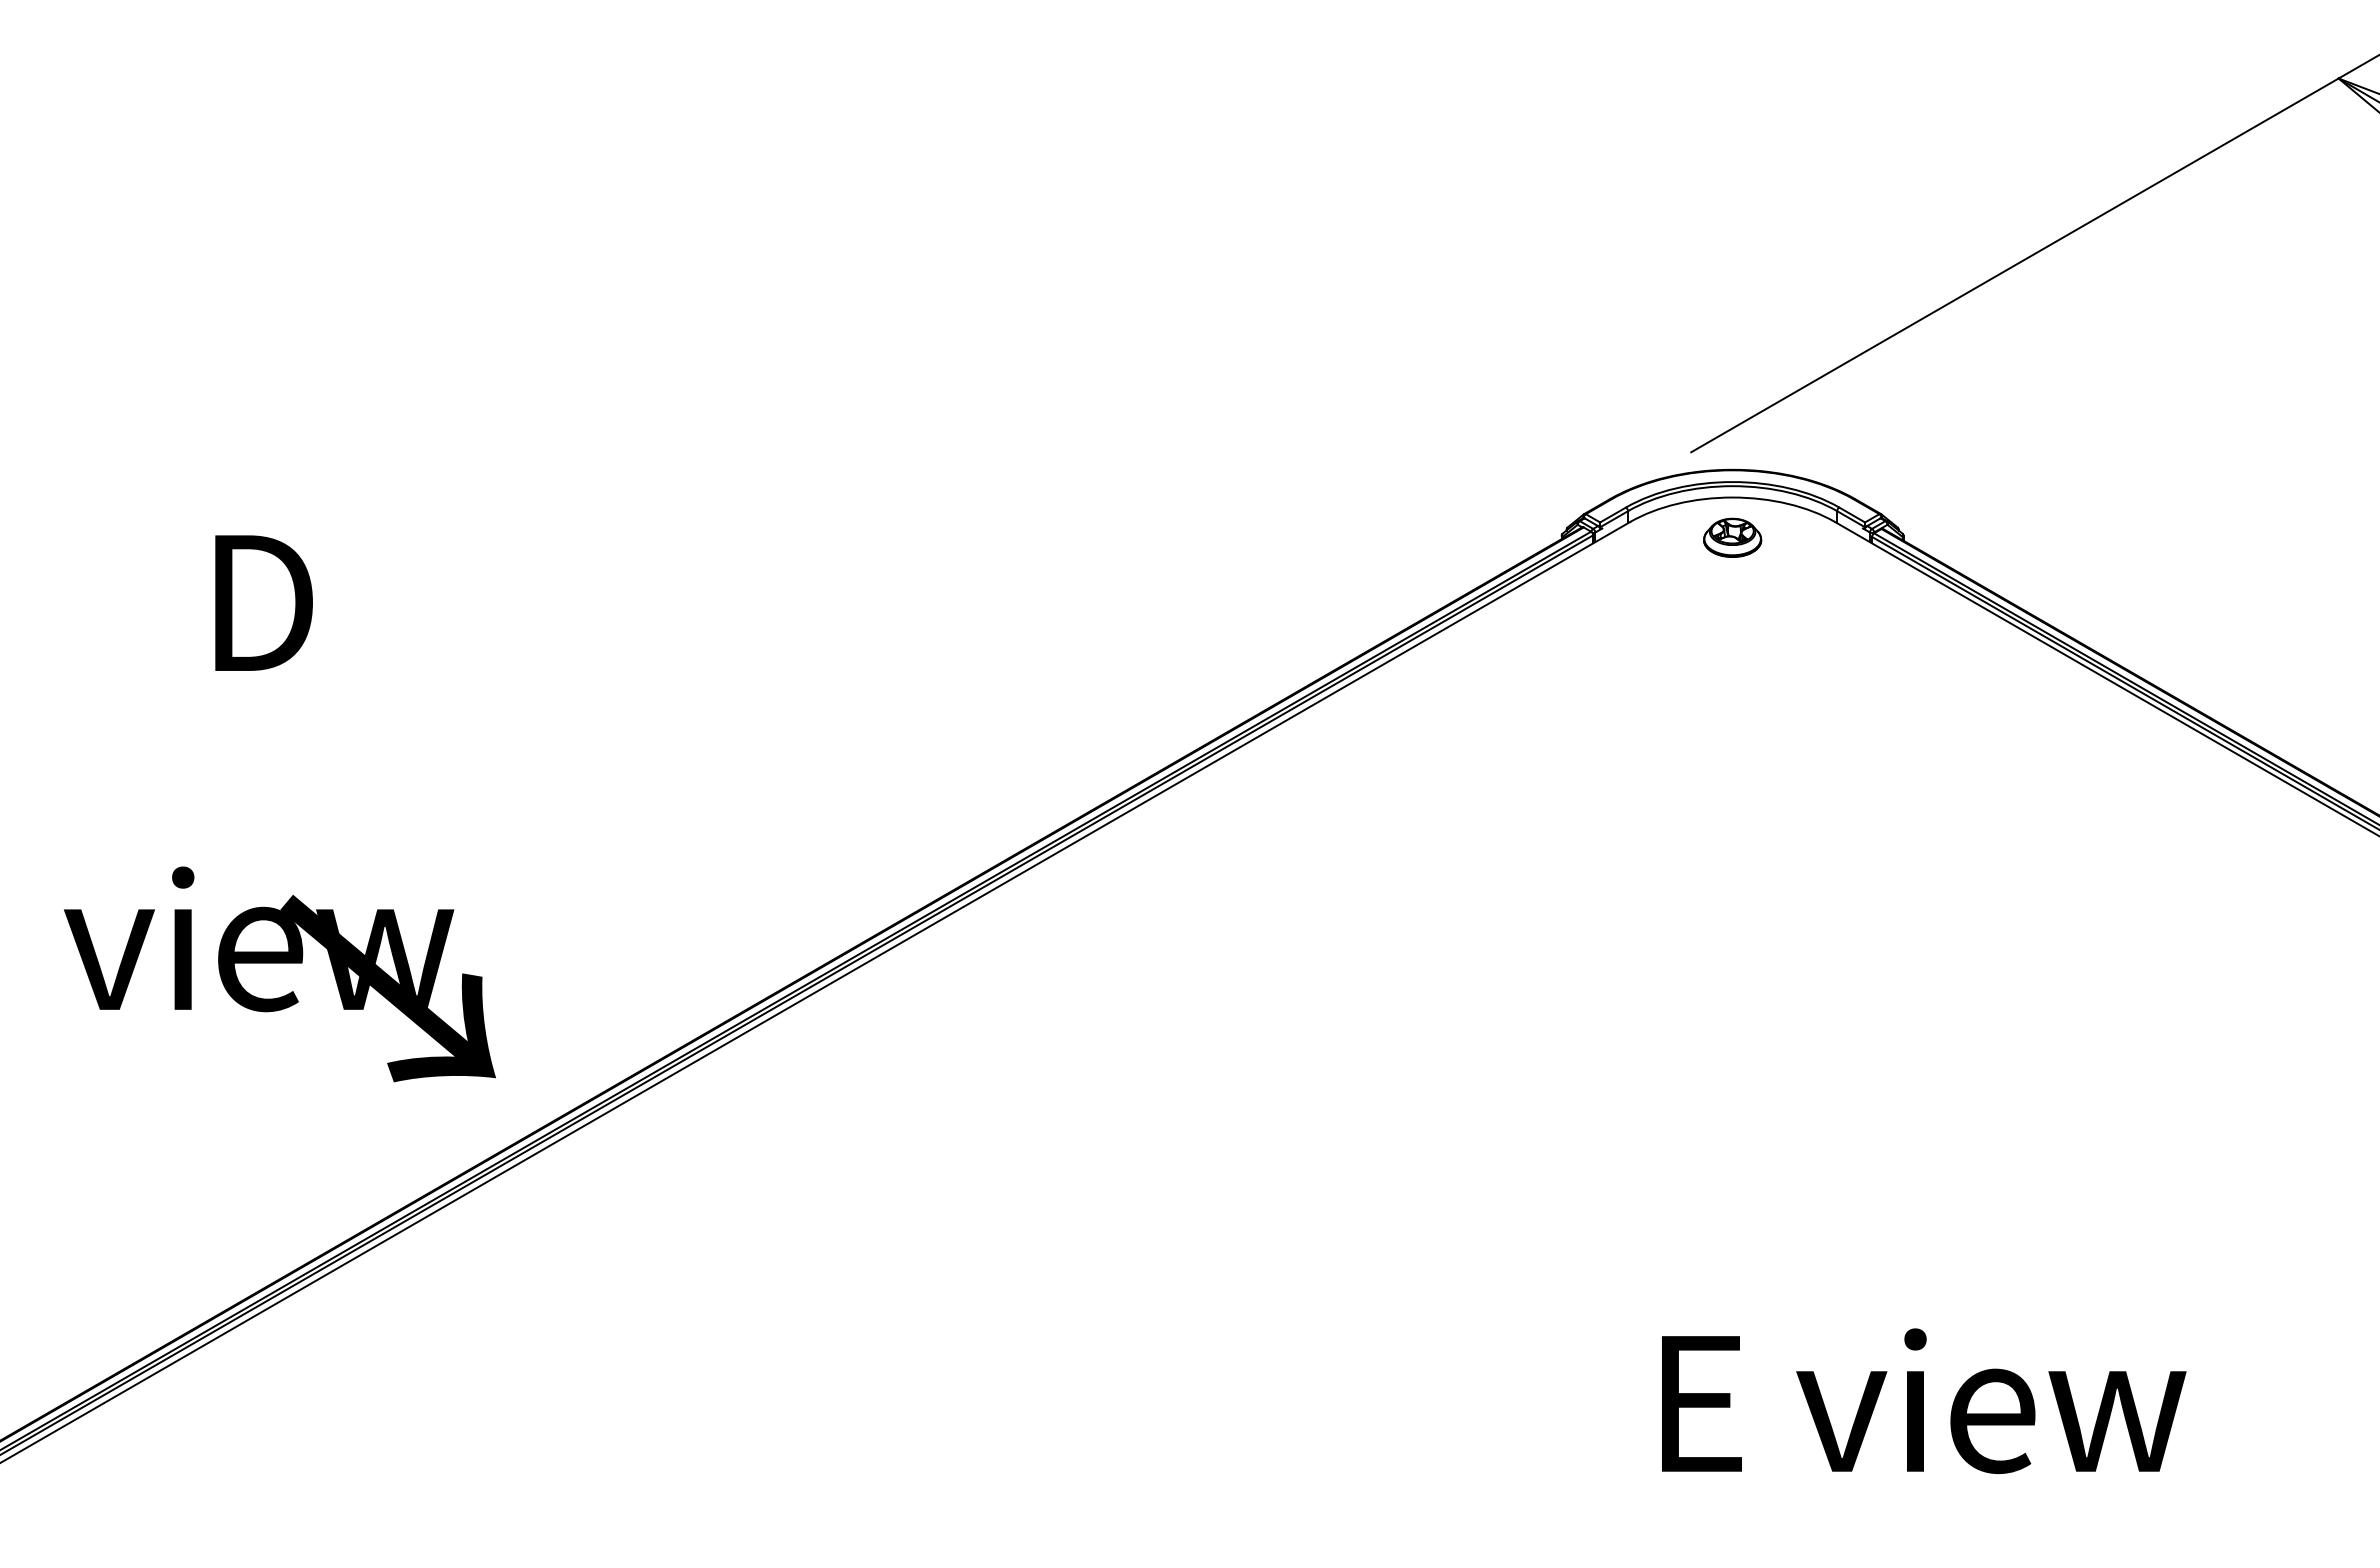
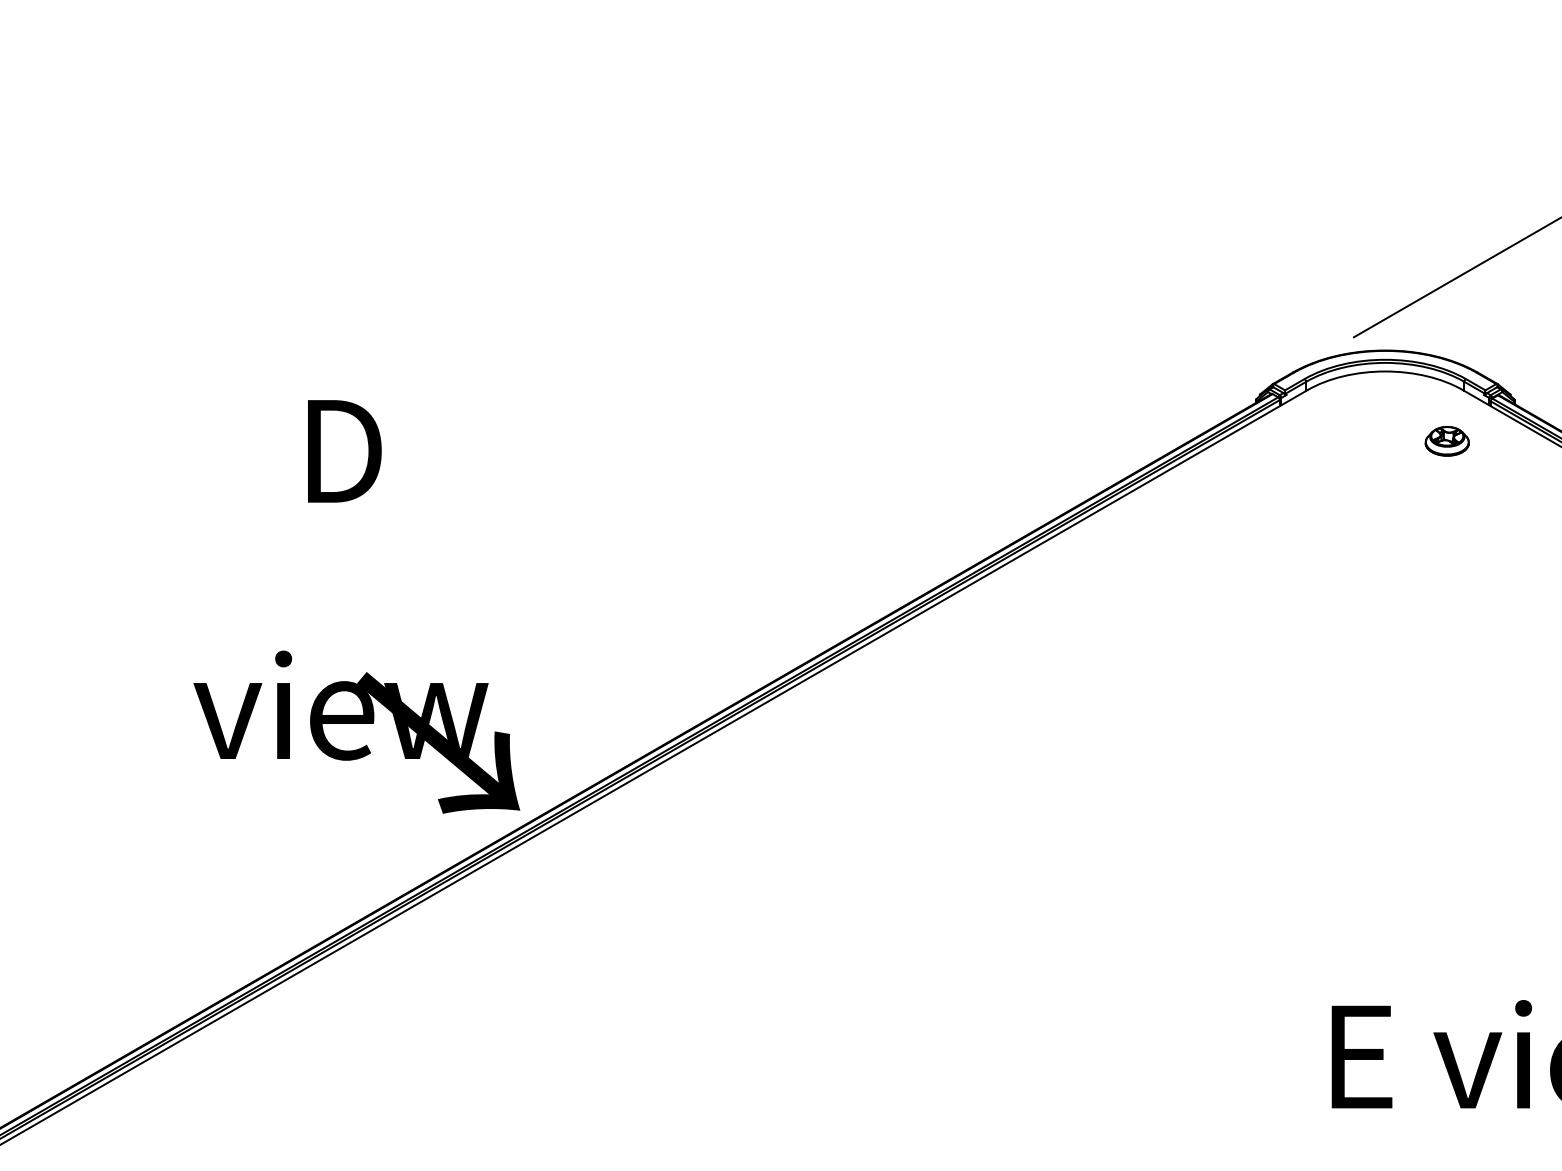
part: (1732, 537) -> (1447, 441), moved
text: (279, 808) -> (356, 606), moved

